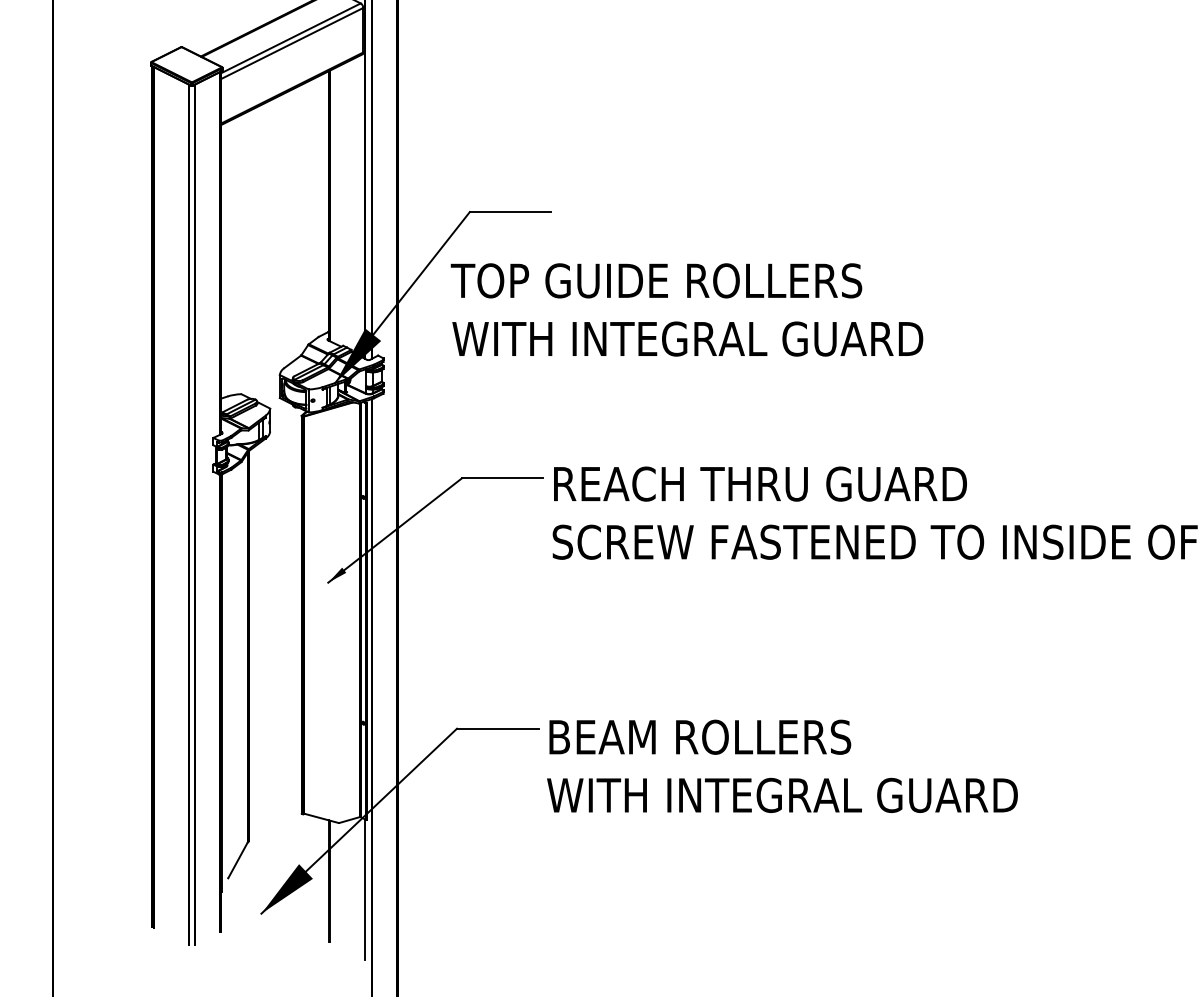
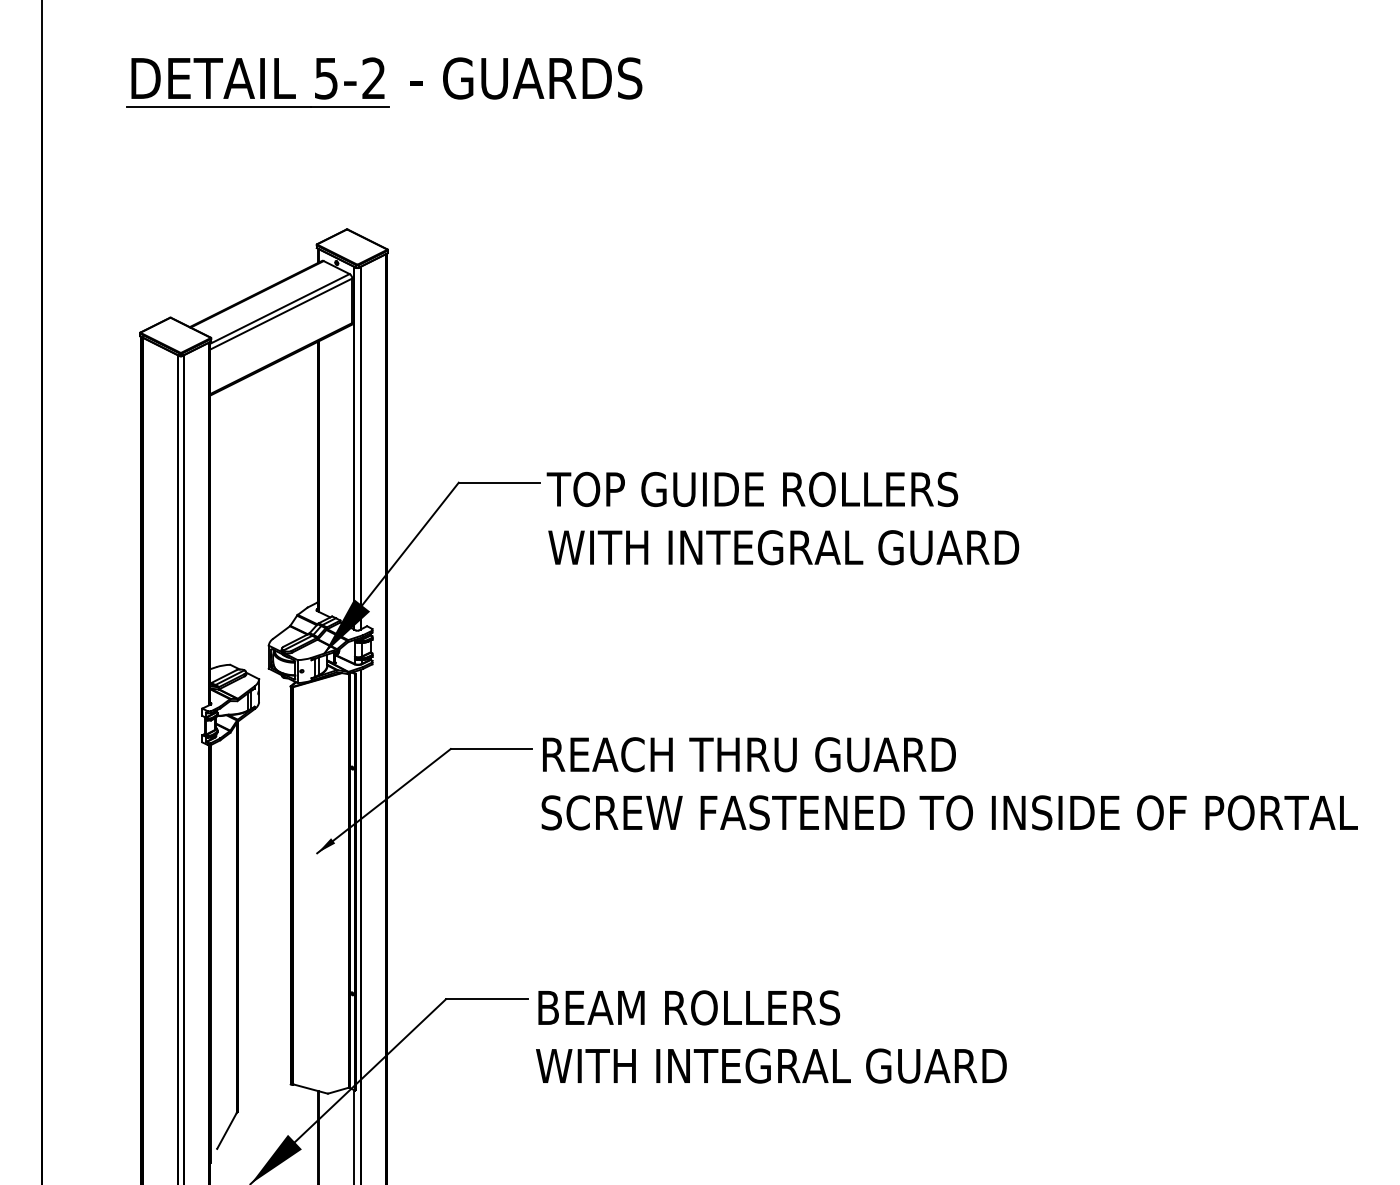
text: (686, 309) -> (782, 518), moved

